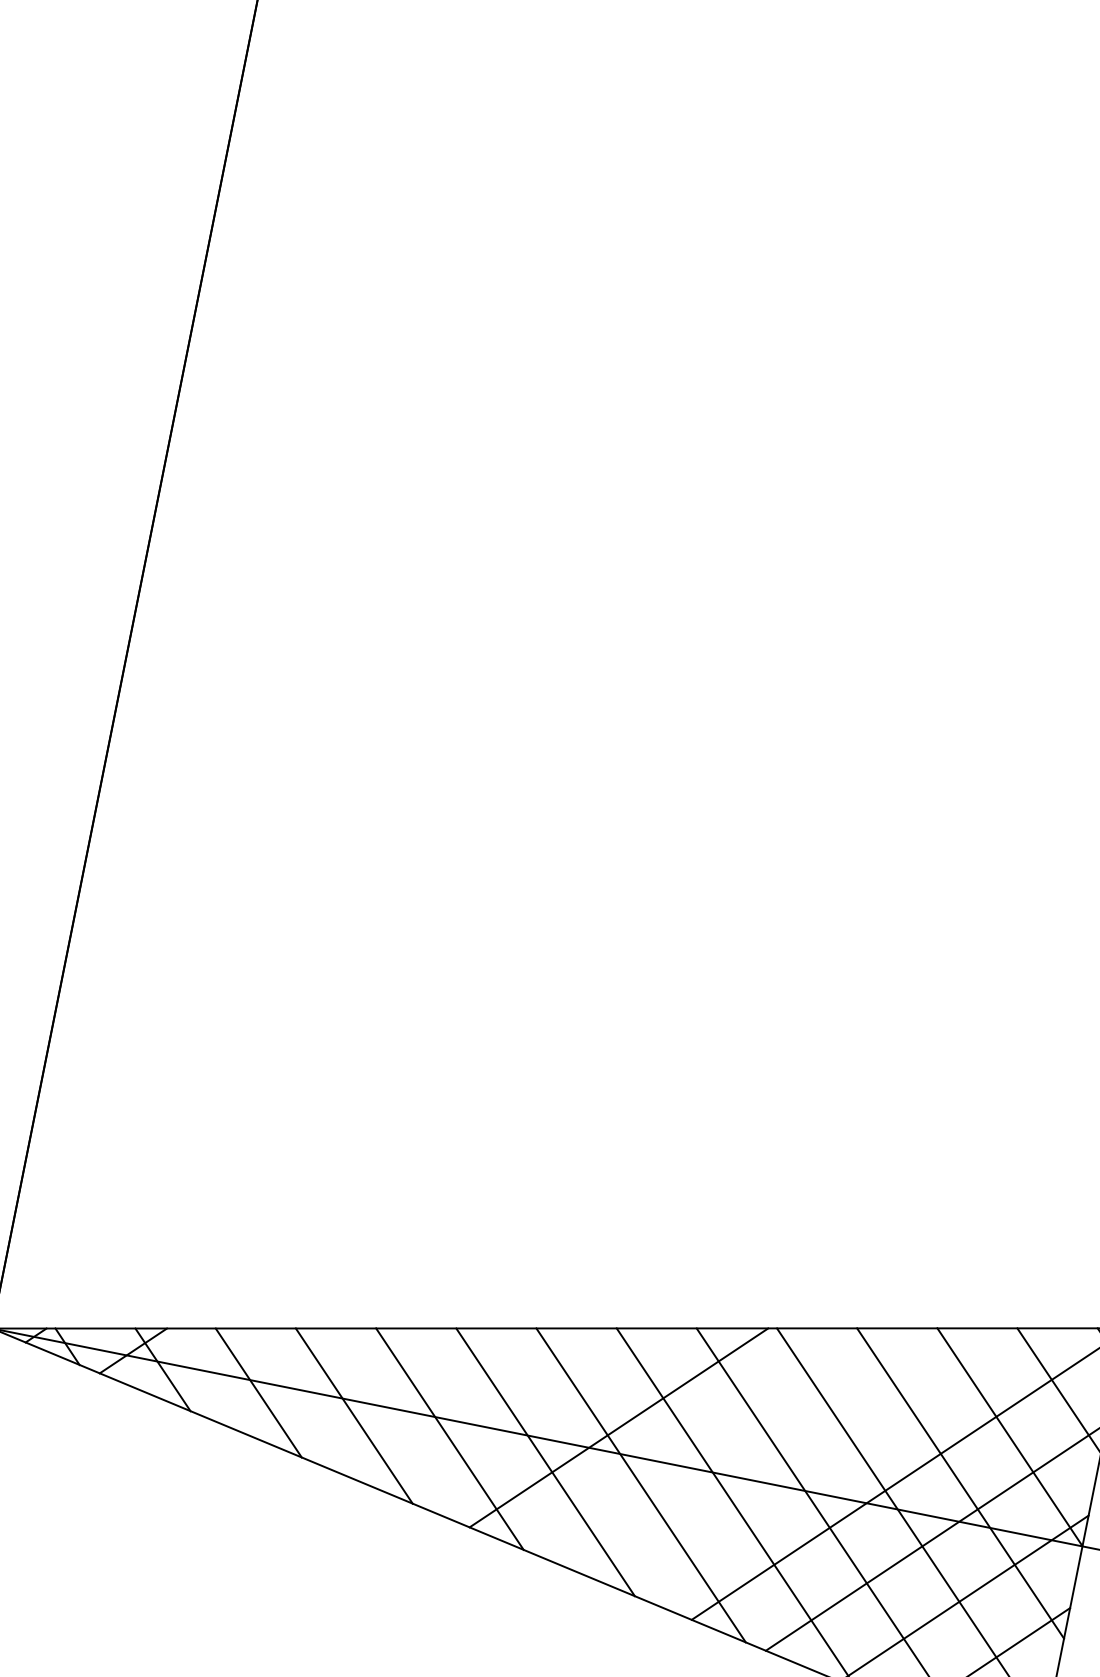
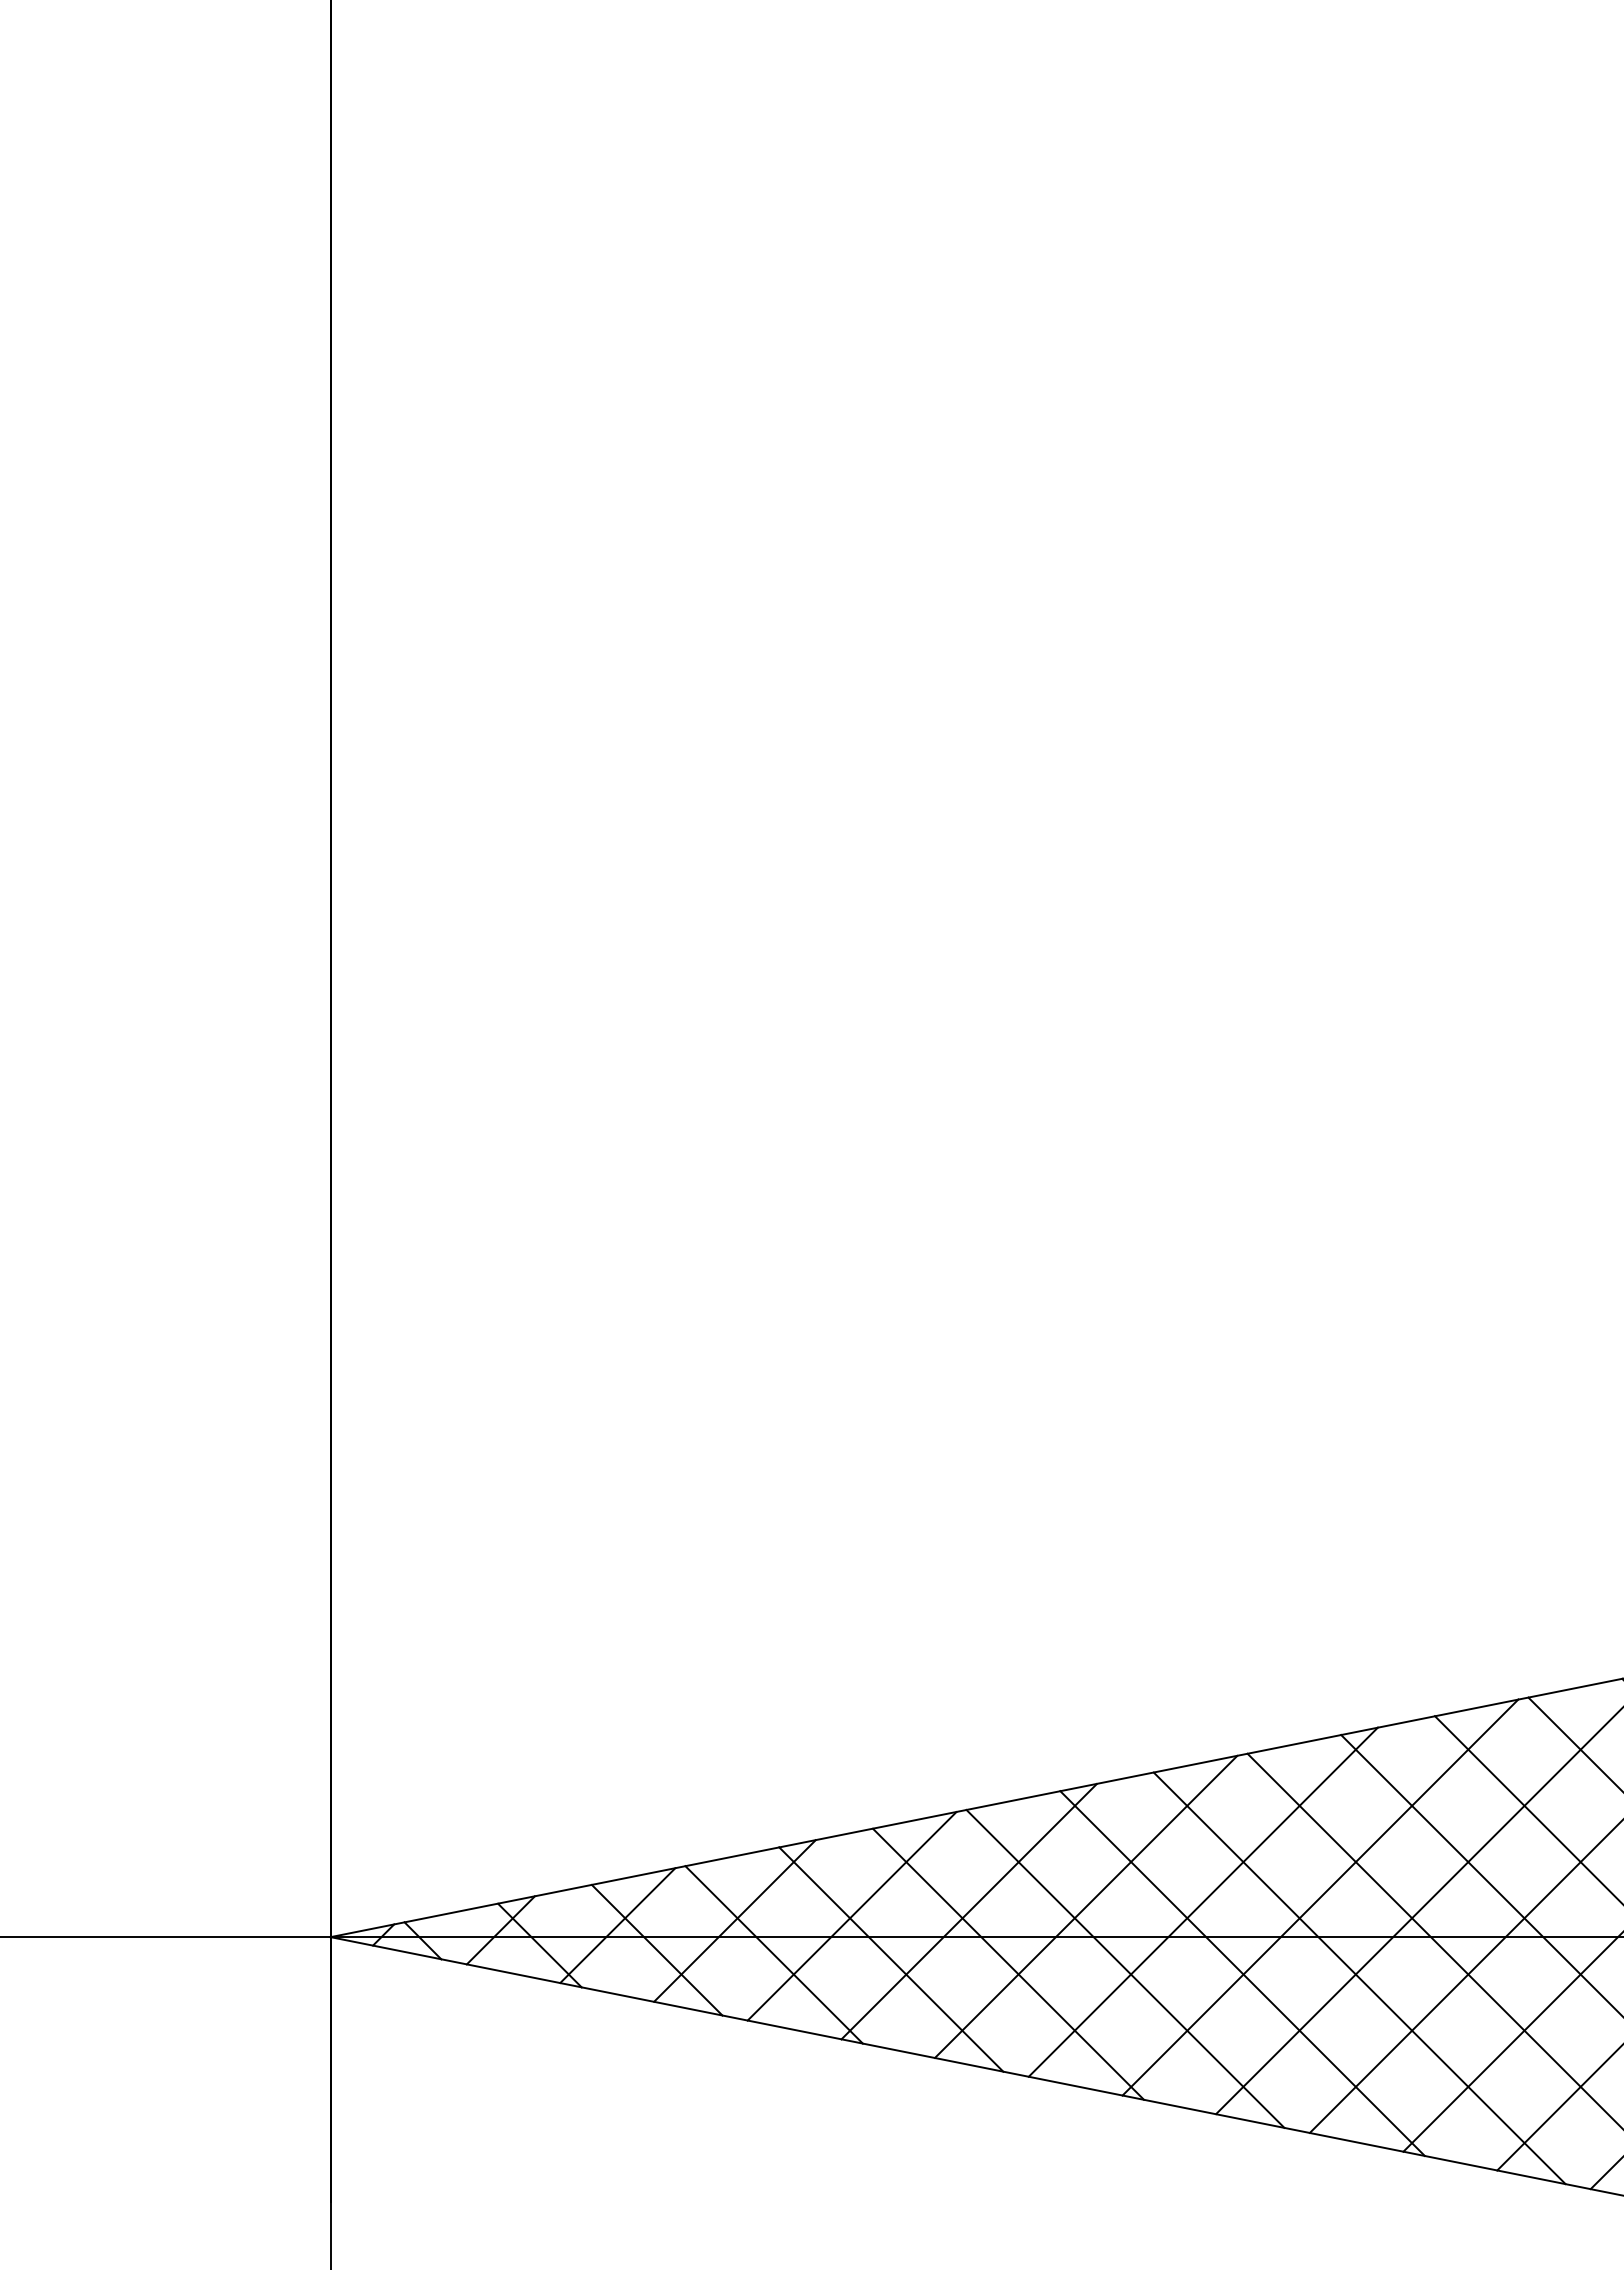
line: (230, 1366) -> (617, 1925), added
line: (327, 1381) -> (734, 1920), added
line: (424, 1397) -> (851, 1916), added
line: (521, 1412) -> (968, 1911), added
line: (715, 1442) -> (1202, 1901), added
line: (813, 1458) -> (1320, 1897), added

